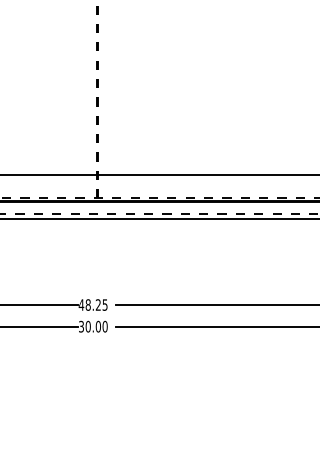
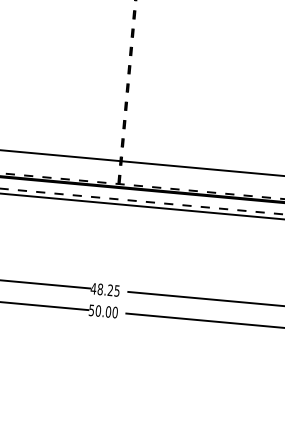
text: (81, 325) -> (91, 309), 30.00 -> 50.00

